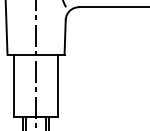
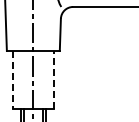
line: (57, 85) -> (53, 79), solid -> dashed
line: (13, 86) -> (12, 80), solid -> dashed

